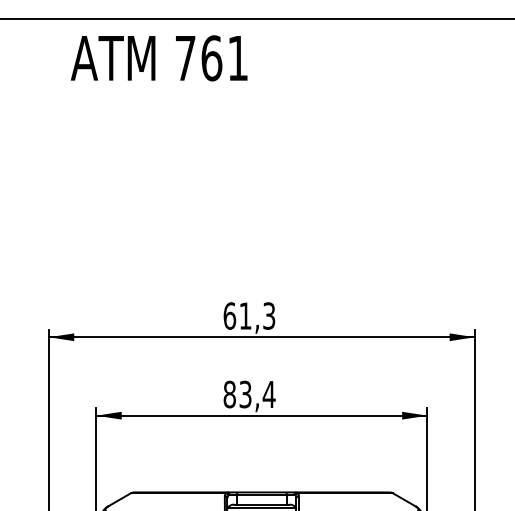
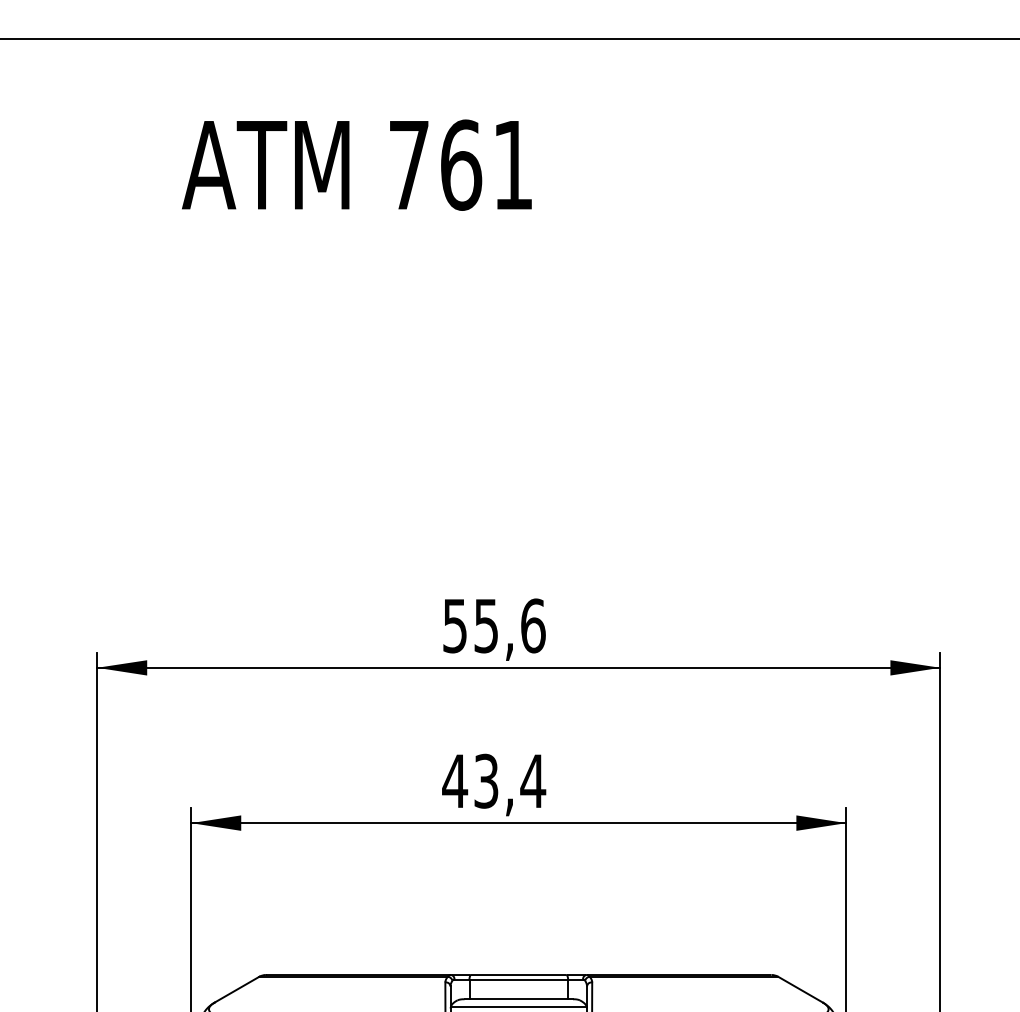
text: (158, 58) -> (355, 165), moved
text: (249, 315) -> (494, 624), 61,3 -> 55,6
text: (229, 394) -> (454, 781), 83,4 -> 43,4

